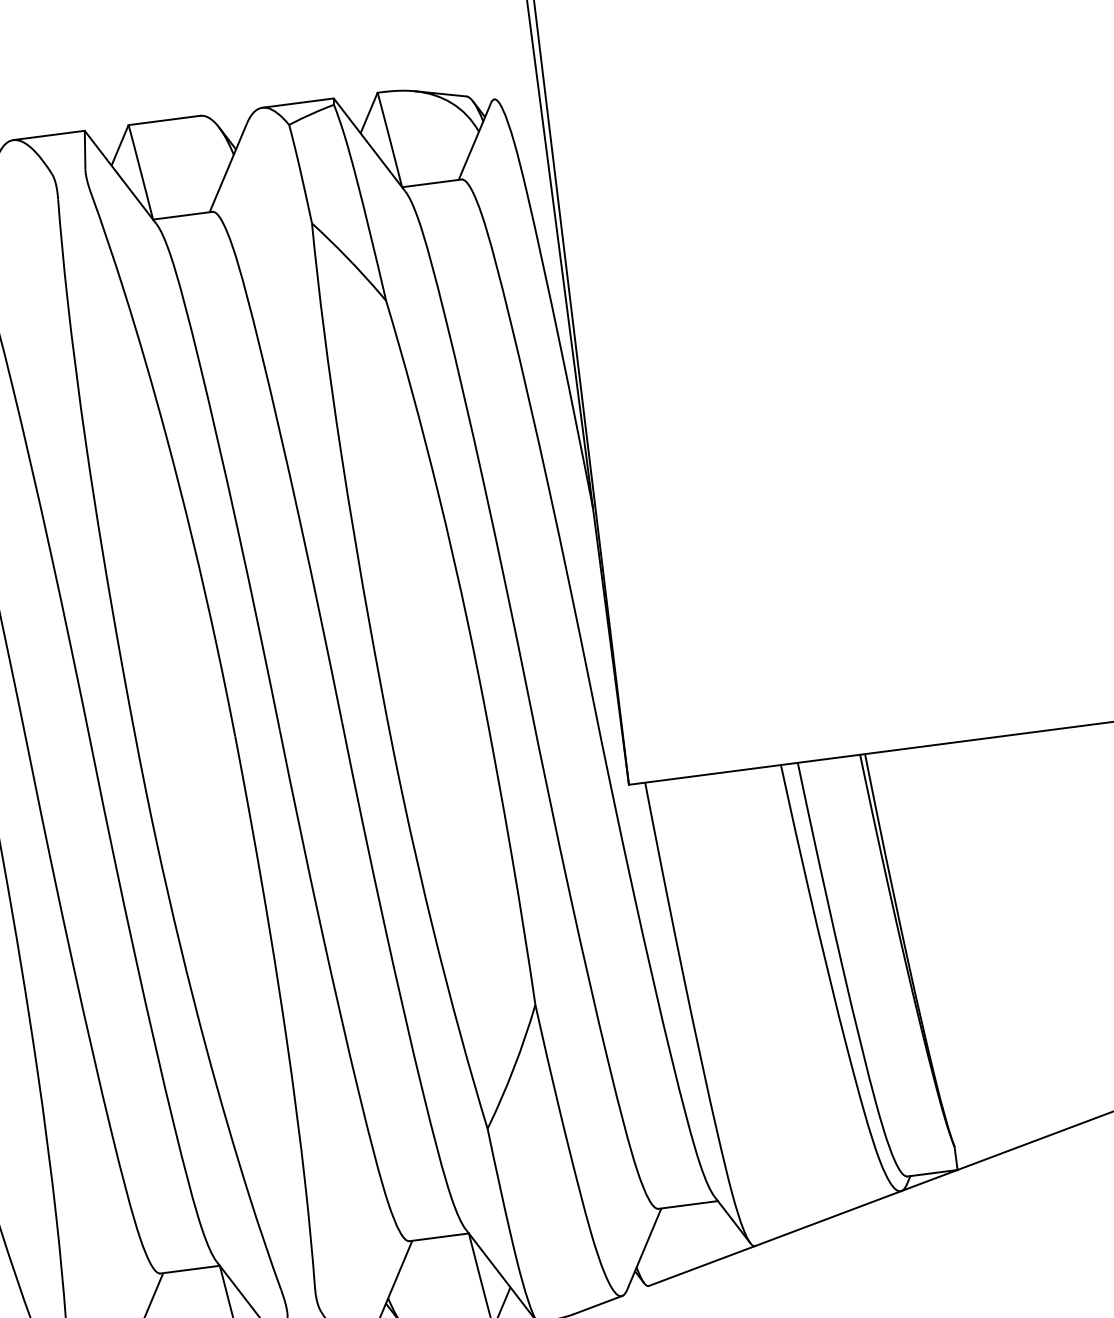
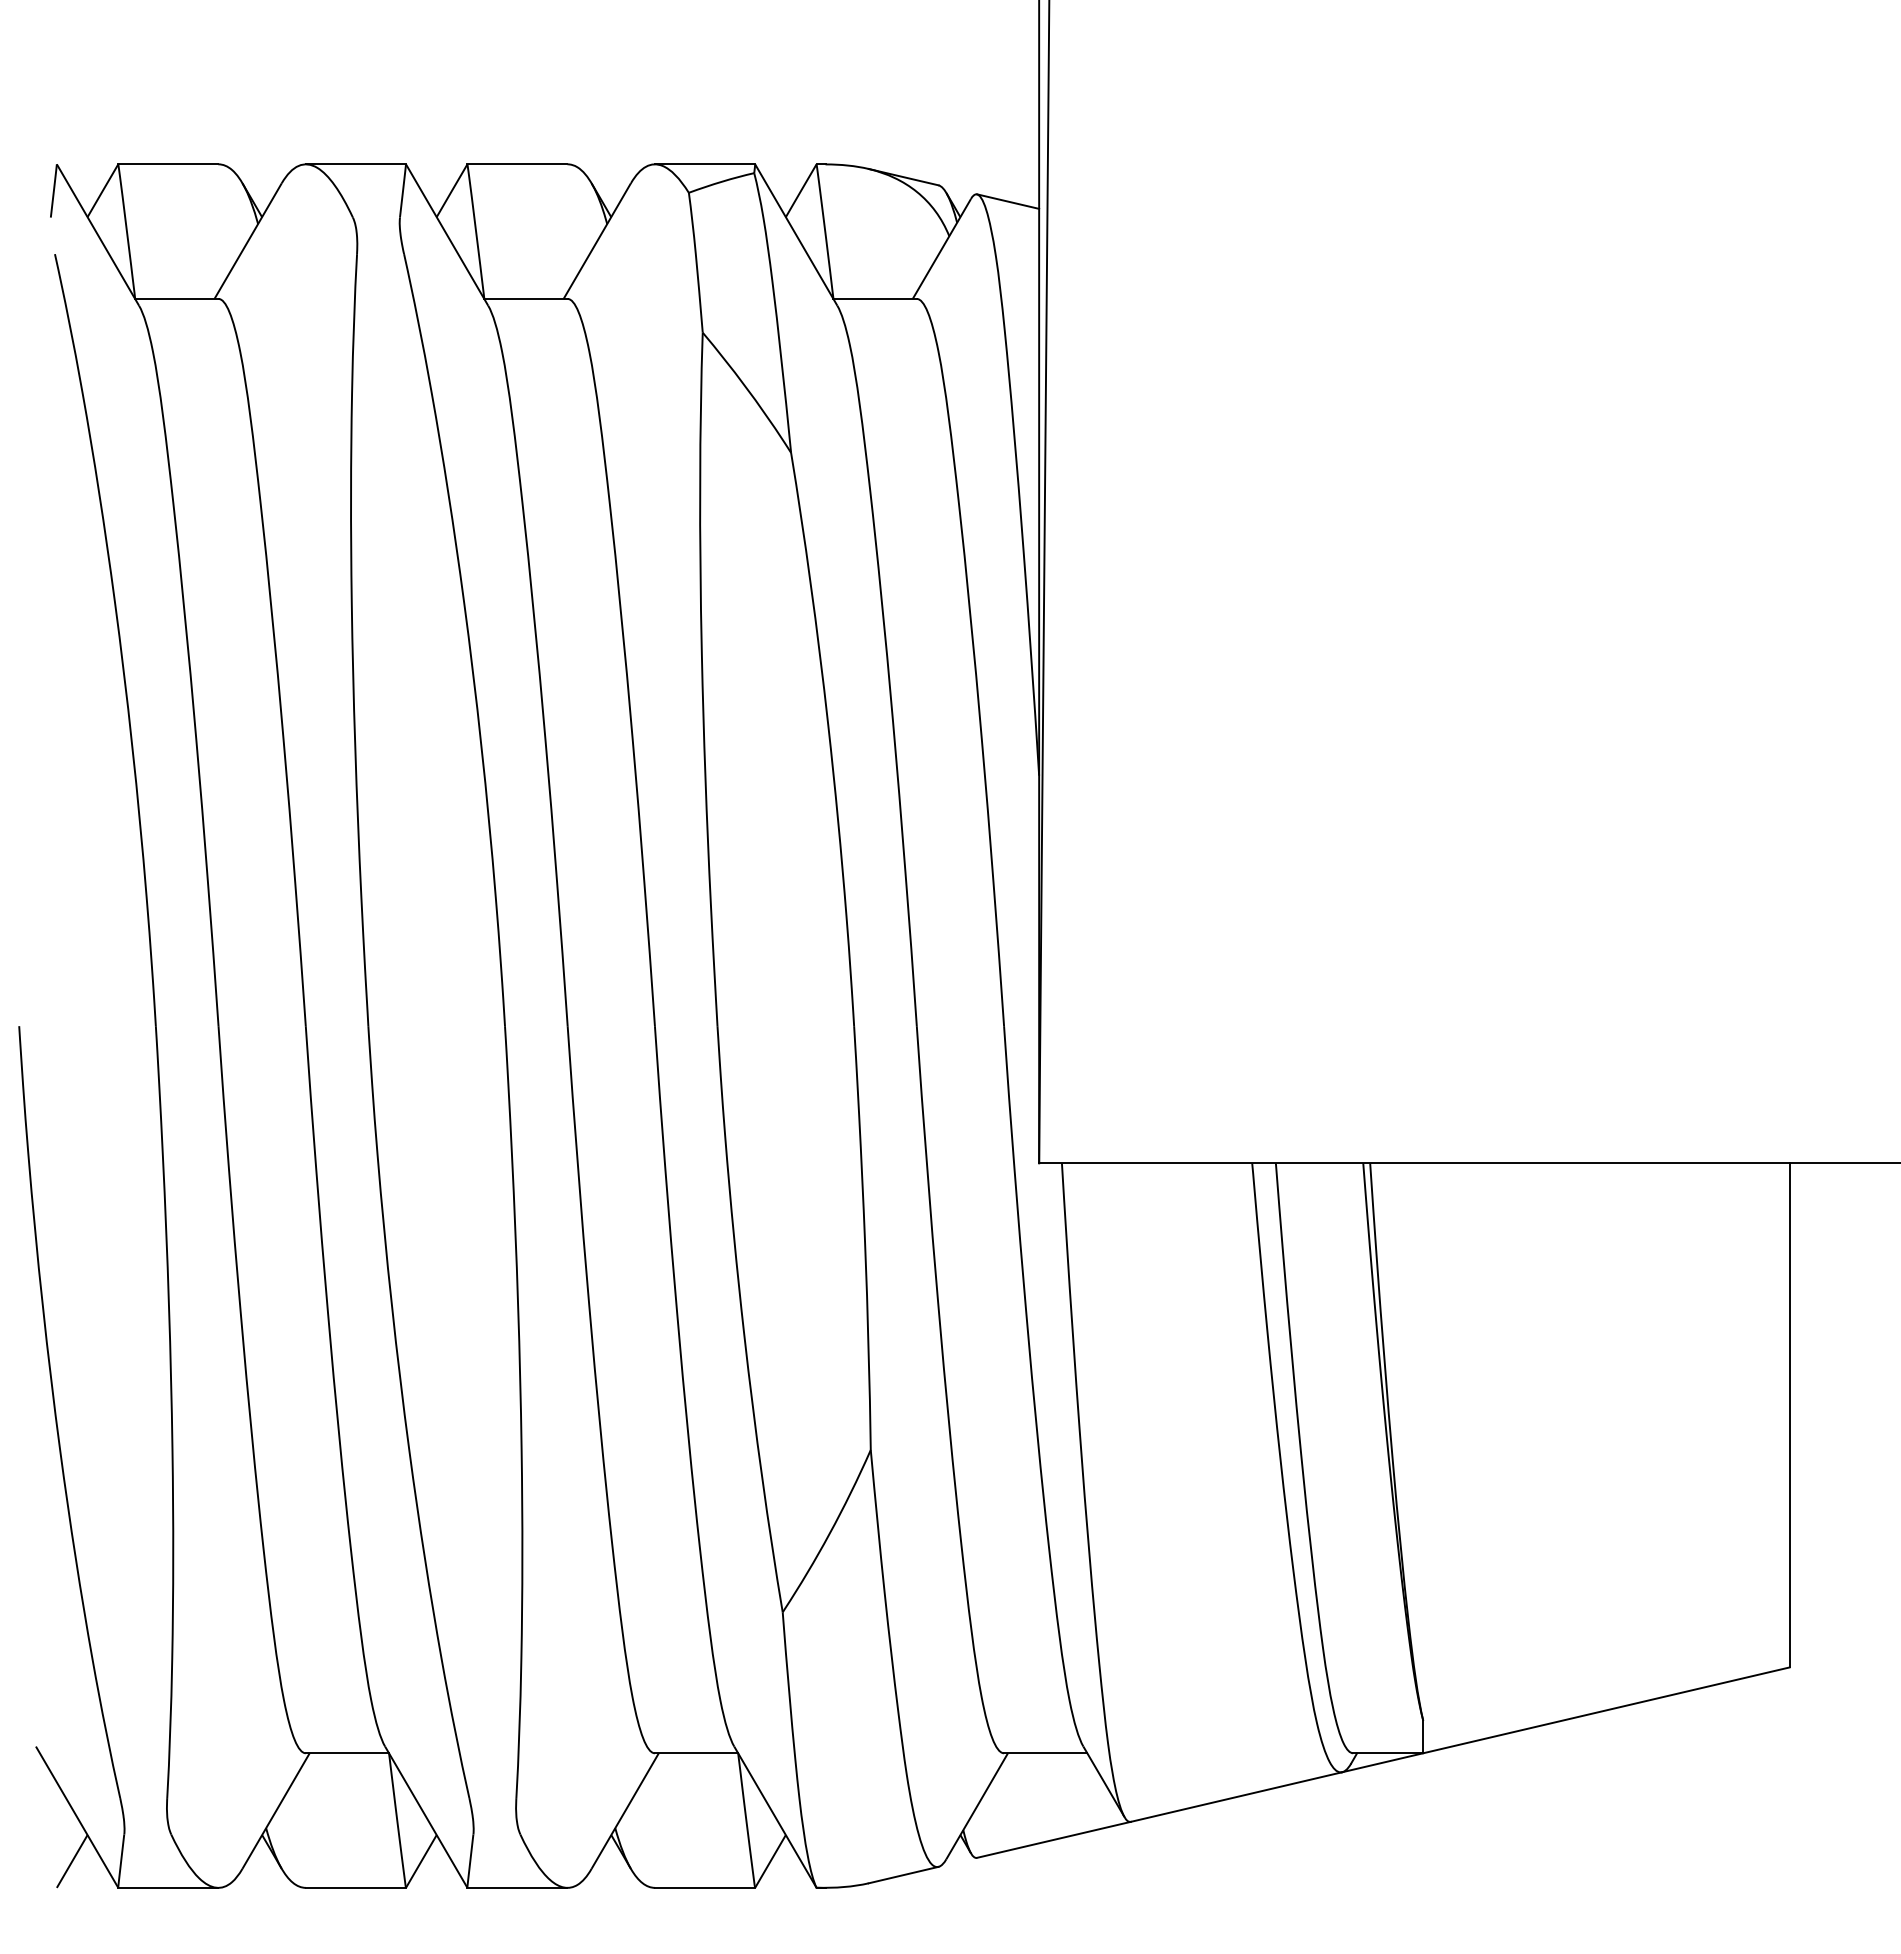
line: (517, 101) -> (1008, 201), added

